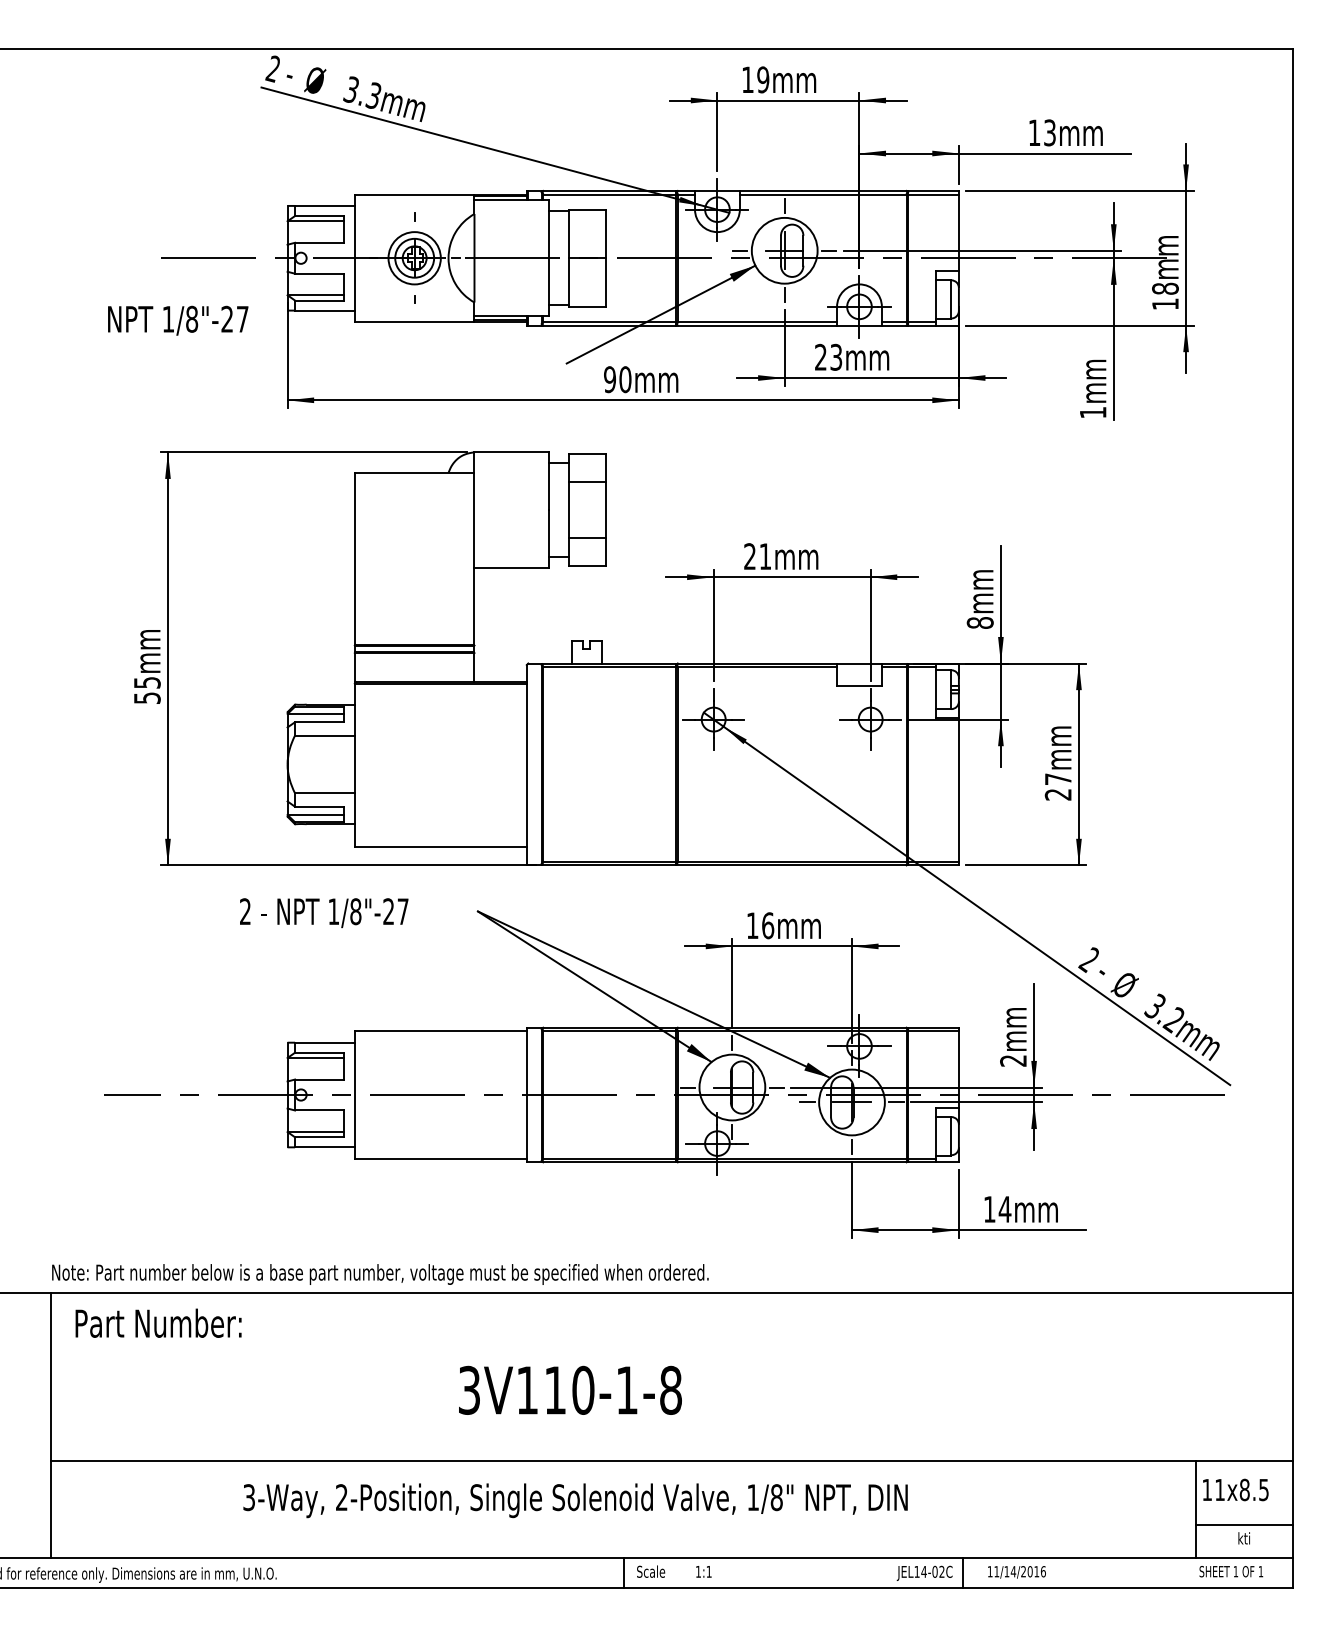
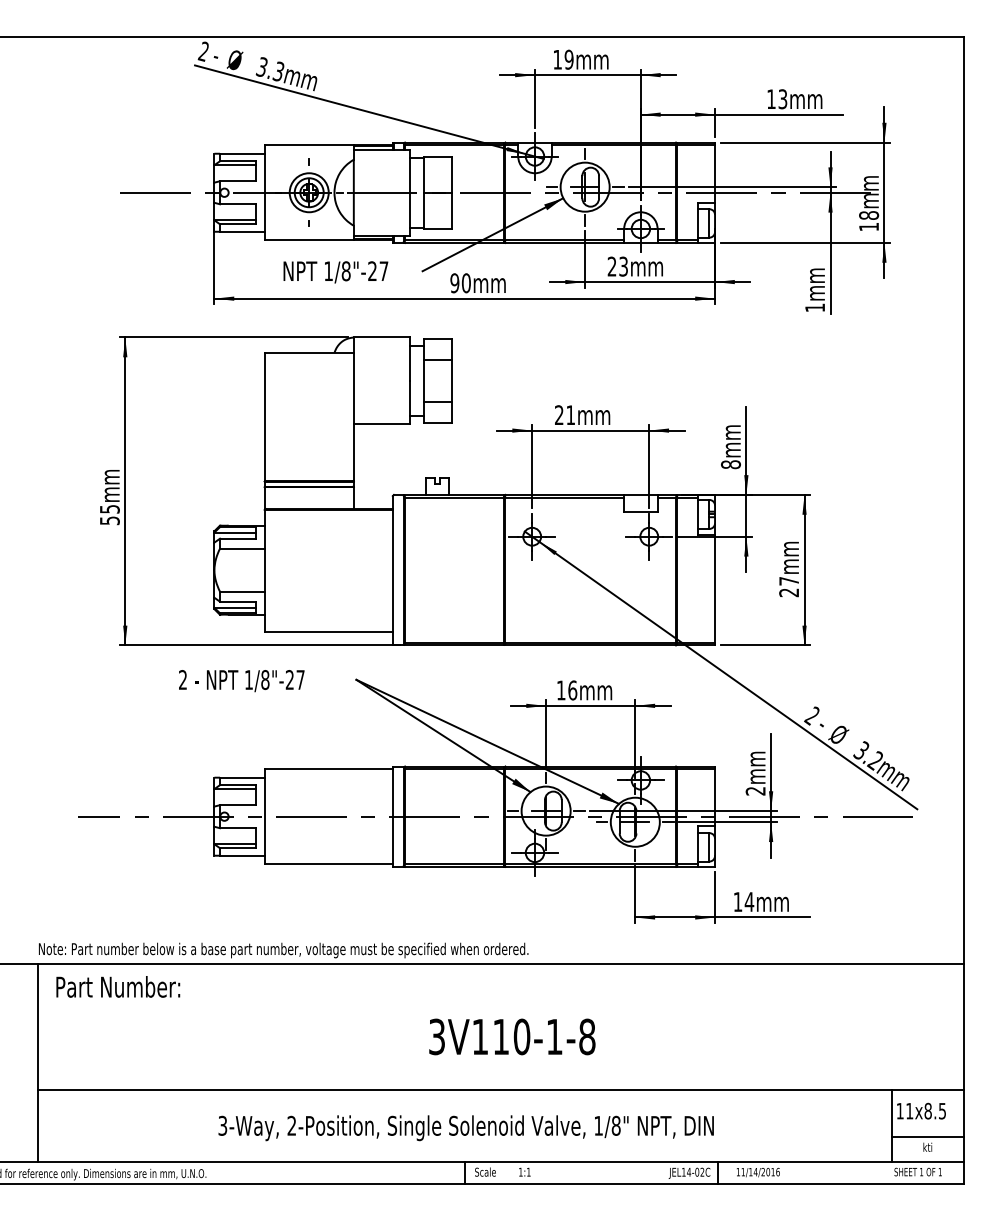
text: (177, 320) -> (335, 272), moved
text: (570, 1389) -> (512, 1036), moved
text: (574, 1501) -> (465, 1128), moved

